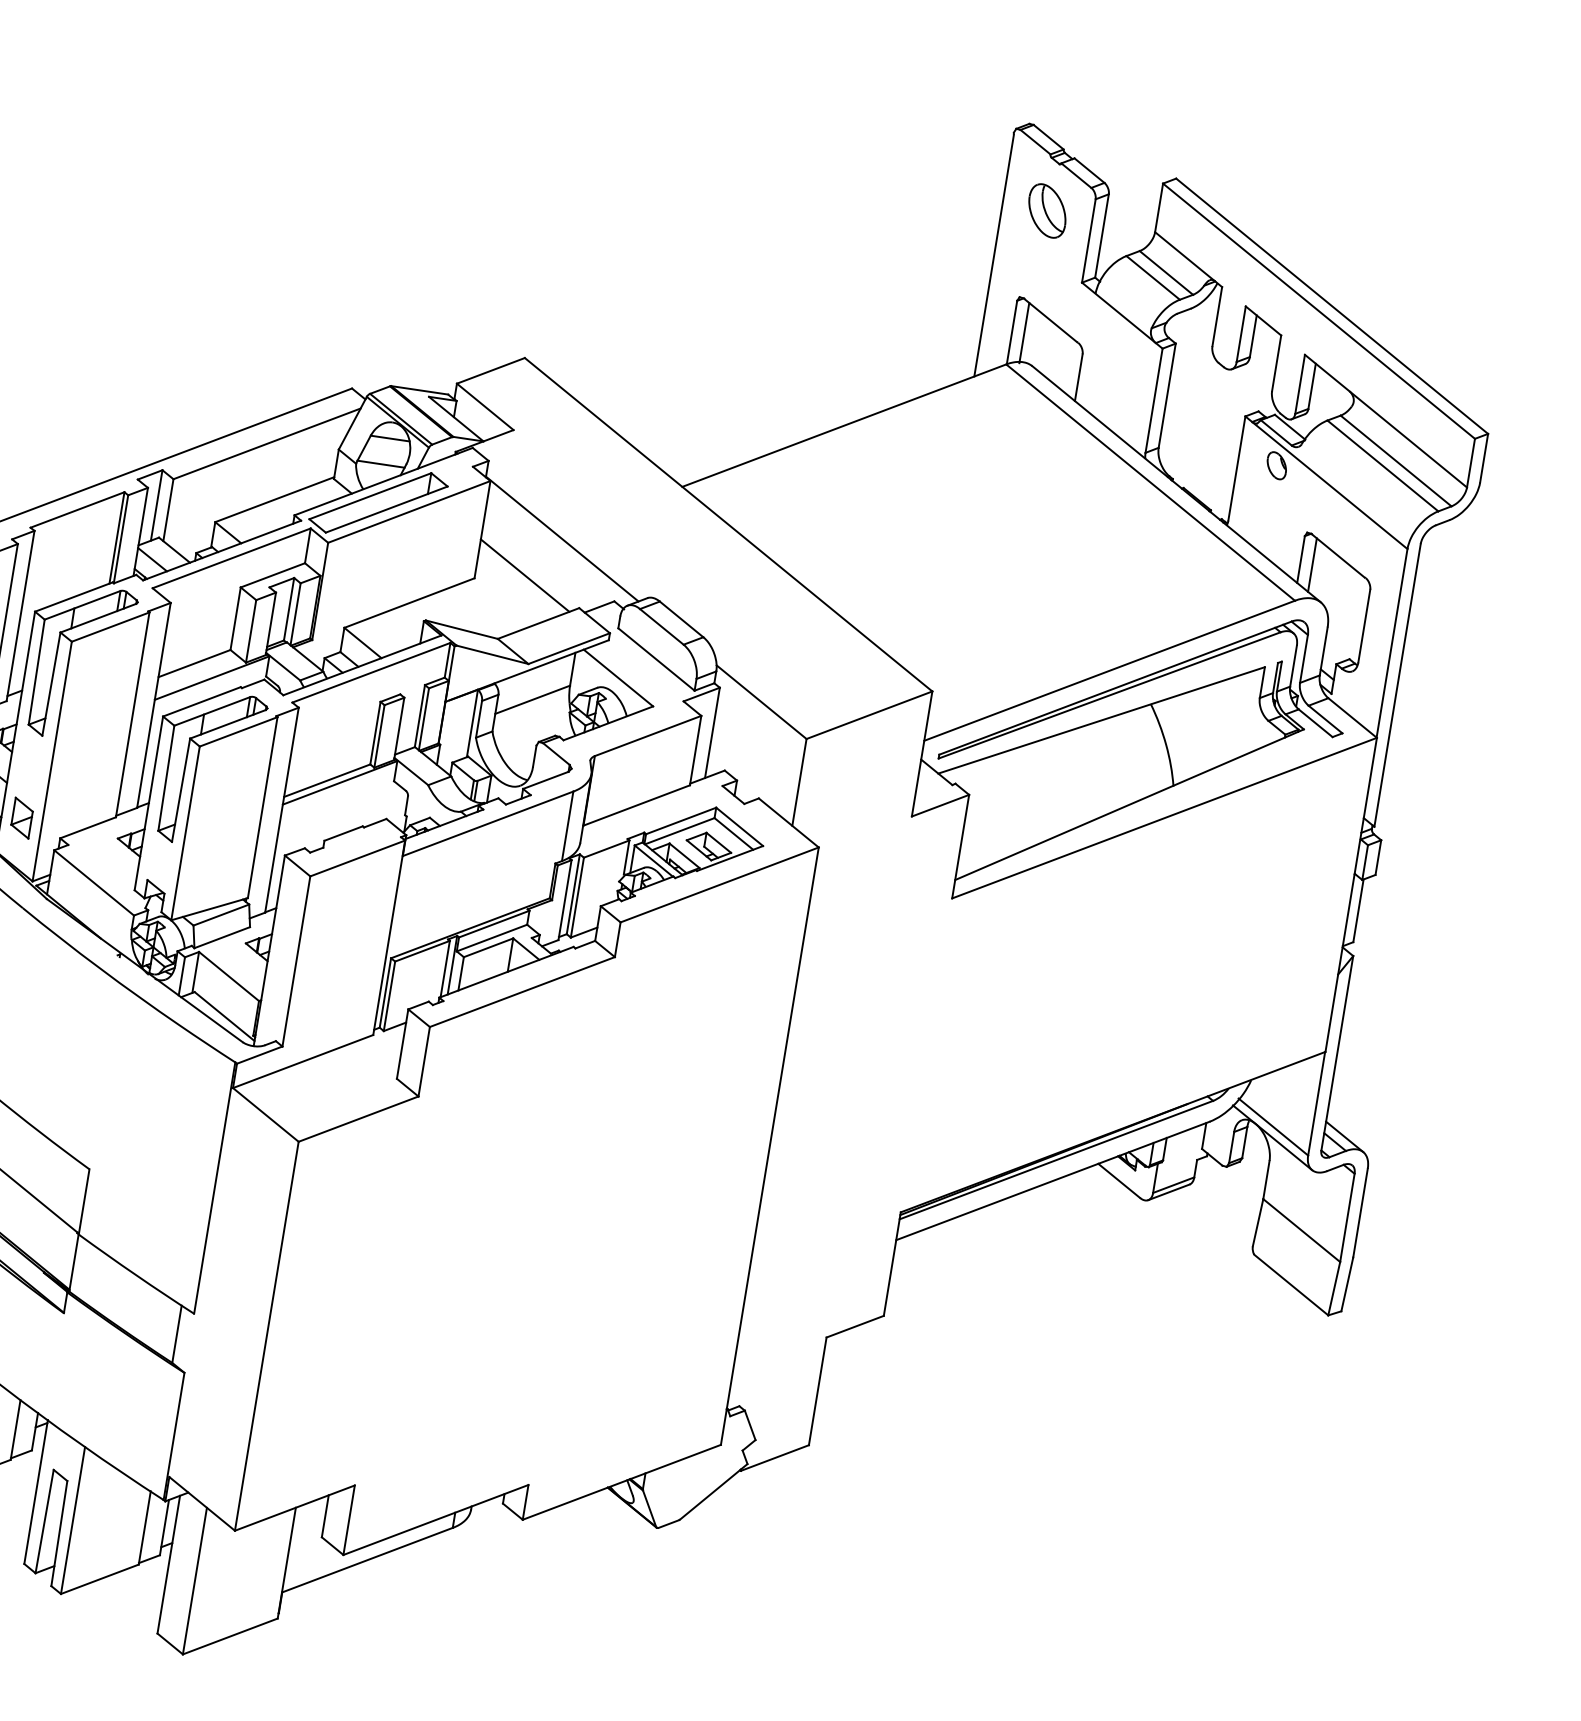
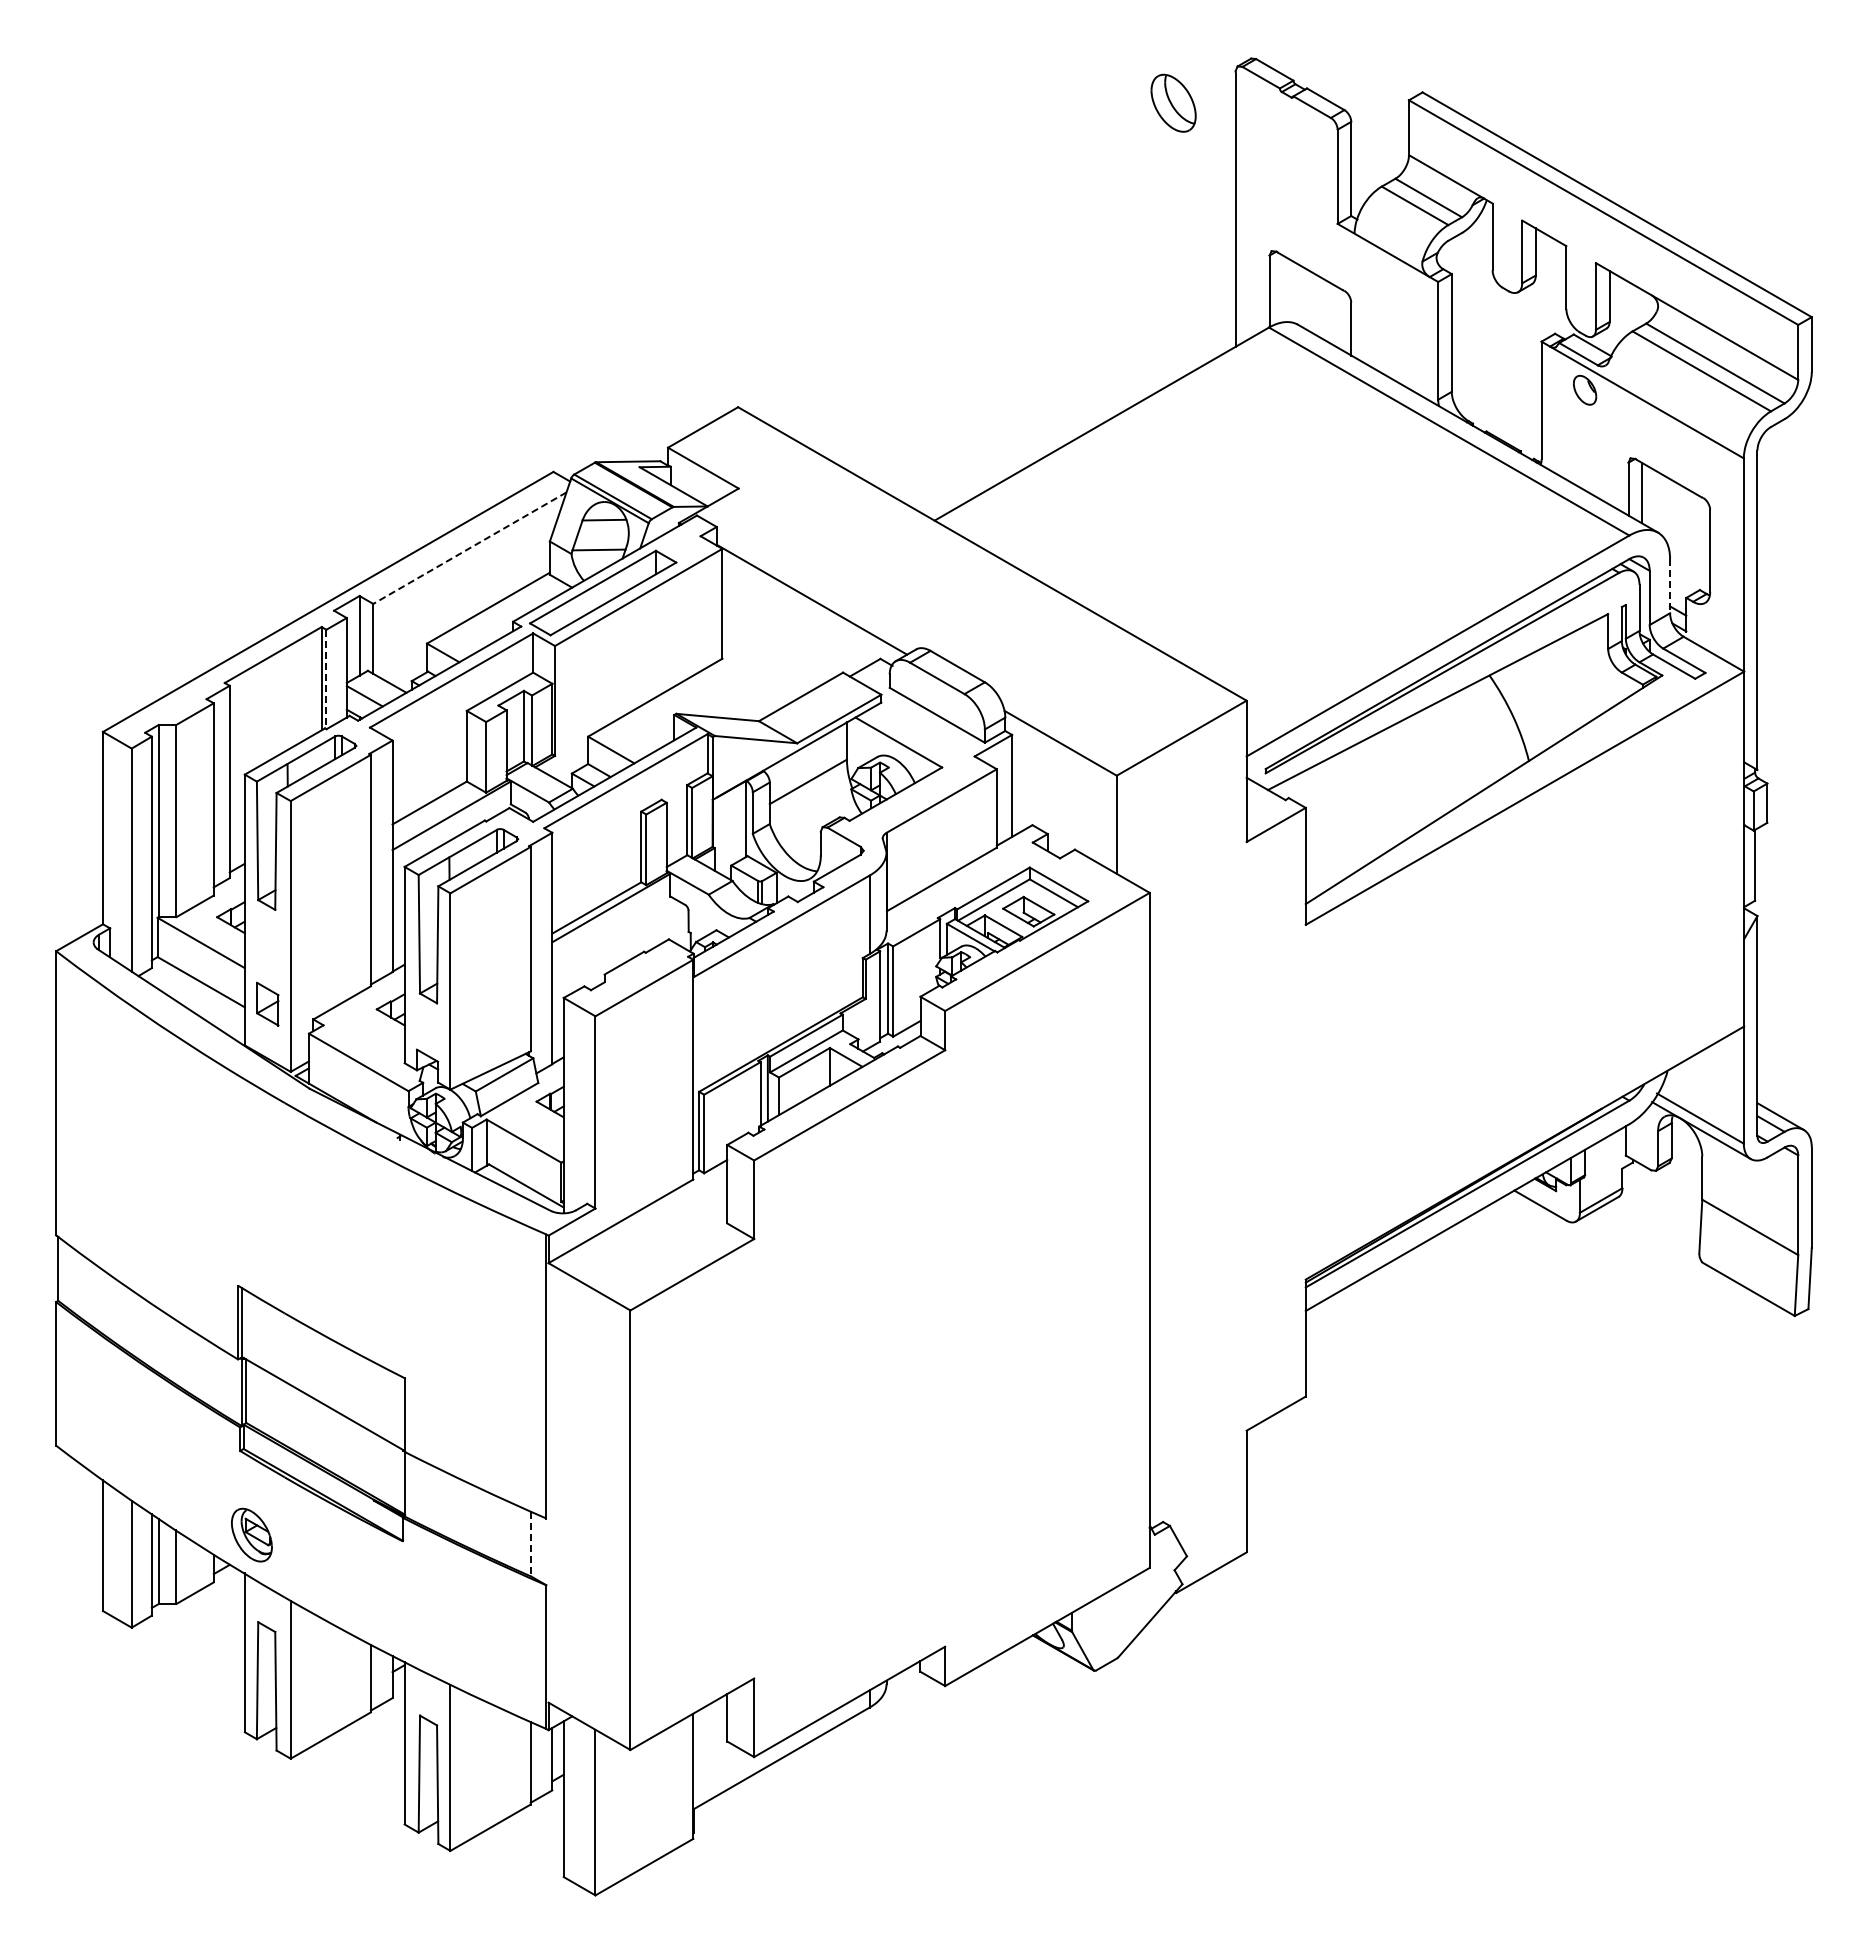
part: (1047, 210) -> (1173, 102), moved
line: (1024, 332) -> (1283, 289), removed
line: (266, 444) -> (469, 548), solid -> dashed
line: (121, 539) -> (326, 679), solid -> dashed
line: (525, 575) -> (777, 646), removed
line: (1324, 651) -> (1670, 586), solid -> dashed
line: (177, 1334) -> (531, 1544), solid -> dashed

